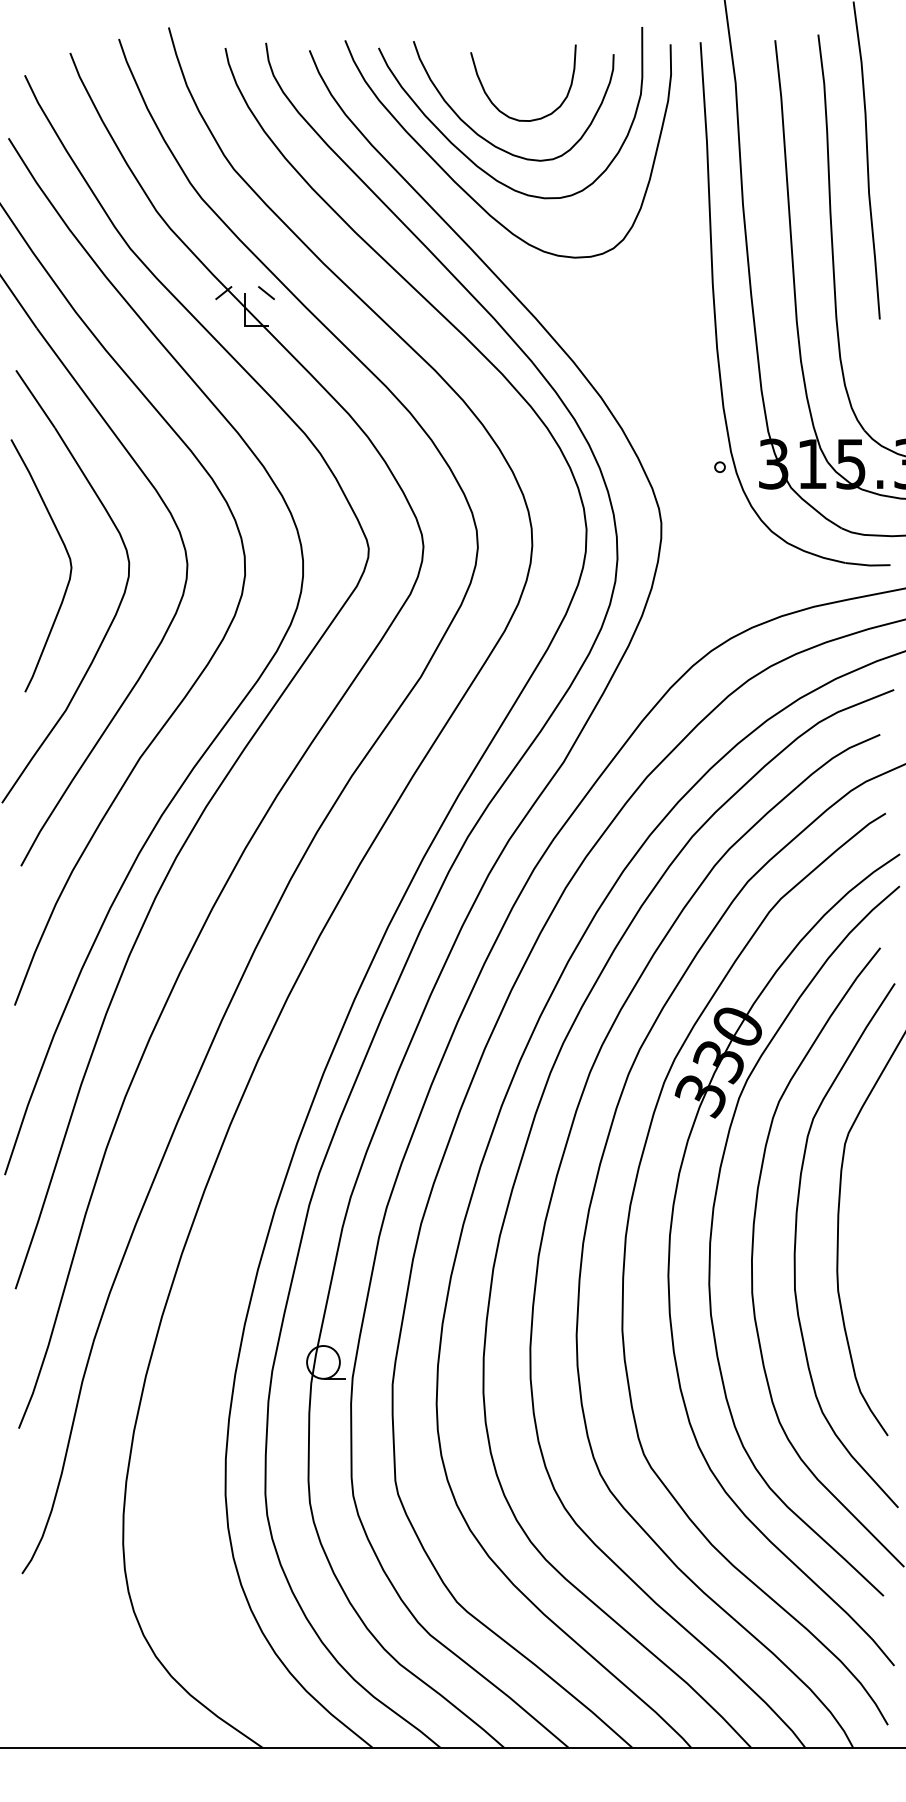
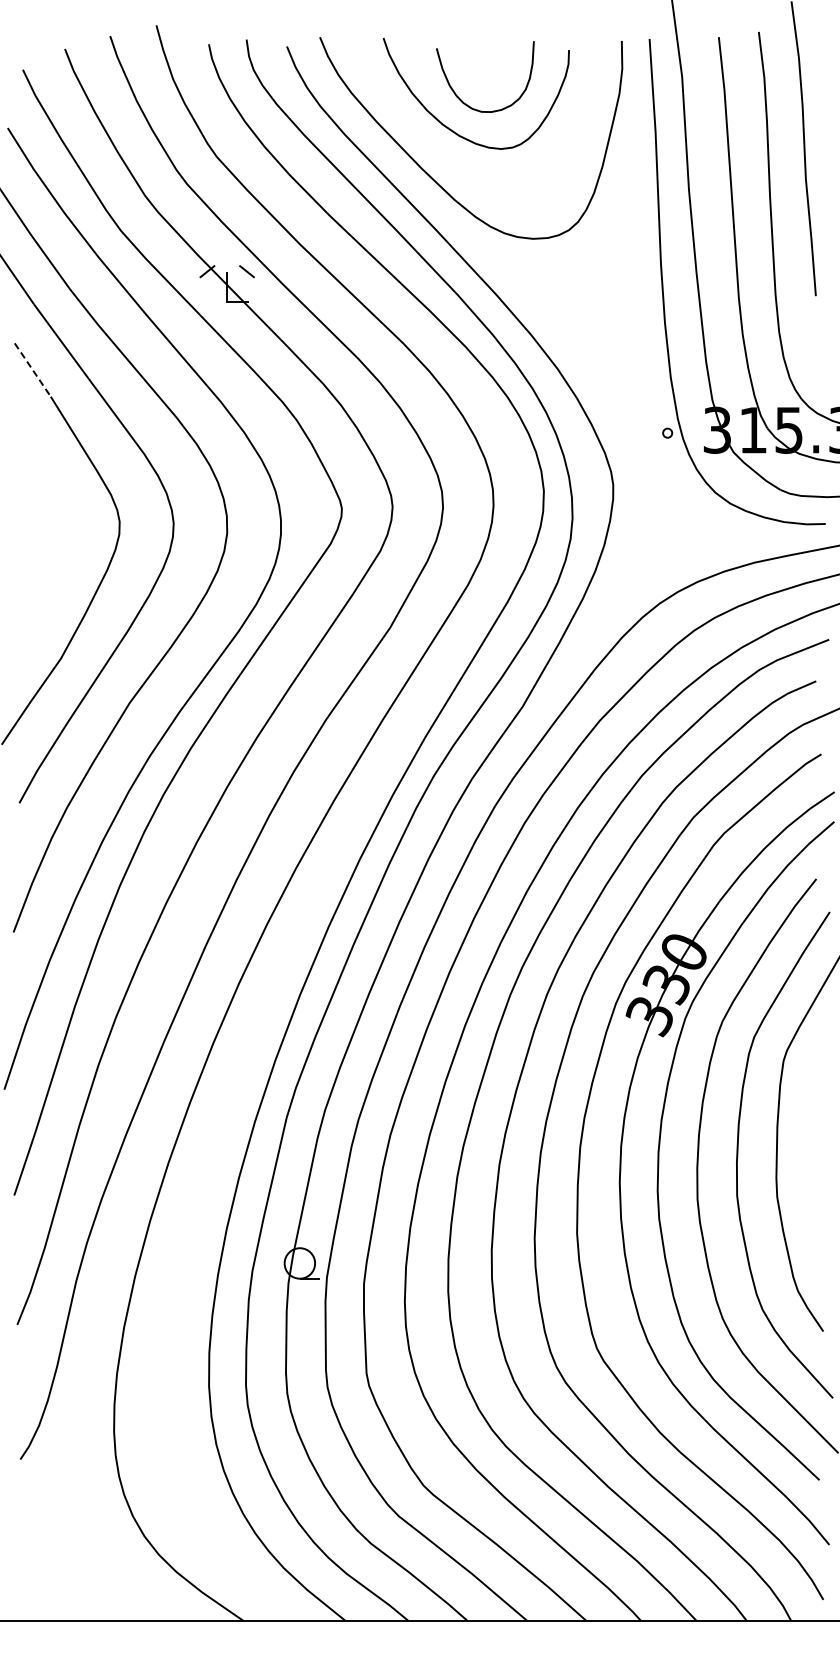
curve: (467, 155) -> (433, 144), removed
line: (36, 399) -> (33, 370), solid -> dashed
curve: (67, 555) -> (62, 515), removed

